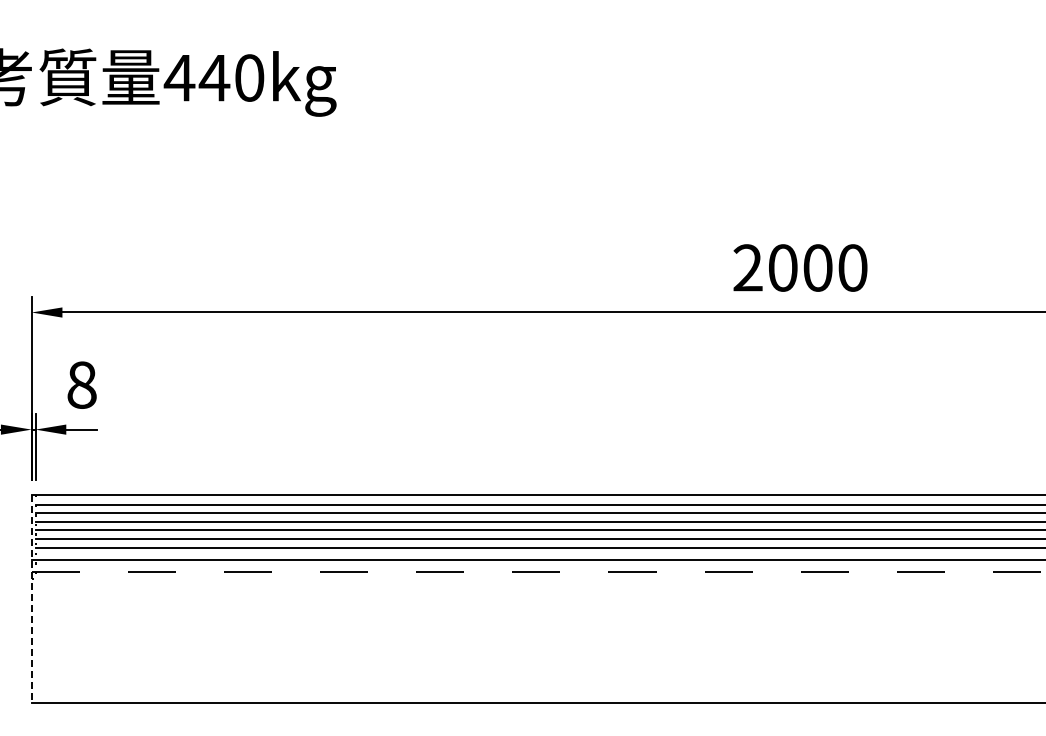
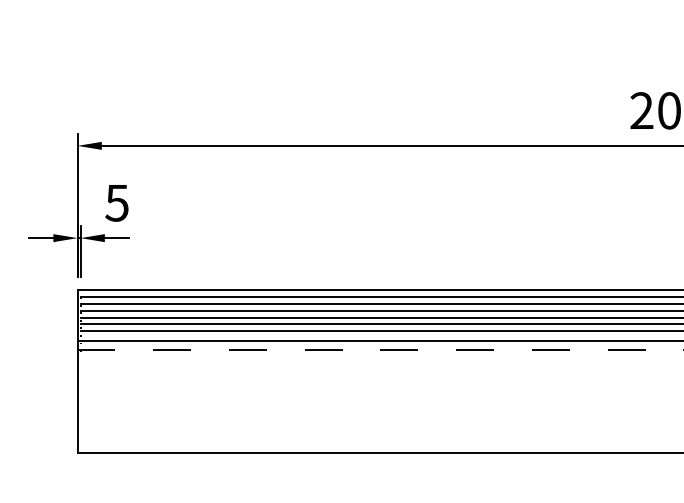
text: (81, 384) -> (116, 202), 8 -> 5
line: (31, 598) -> (77, 371), dashed -> solid

